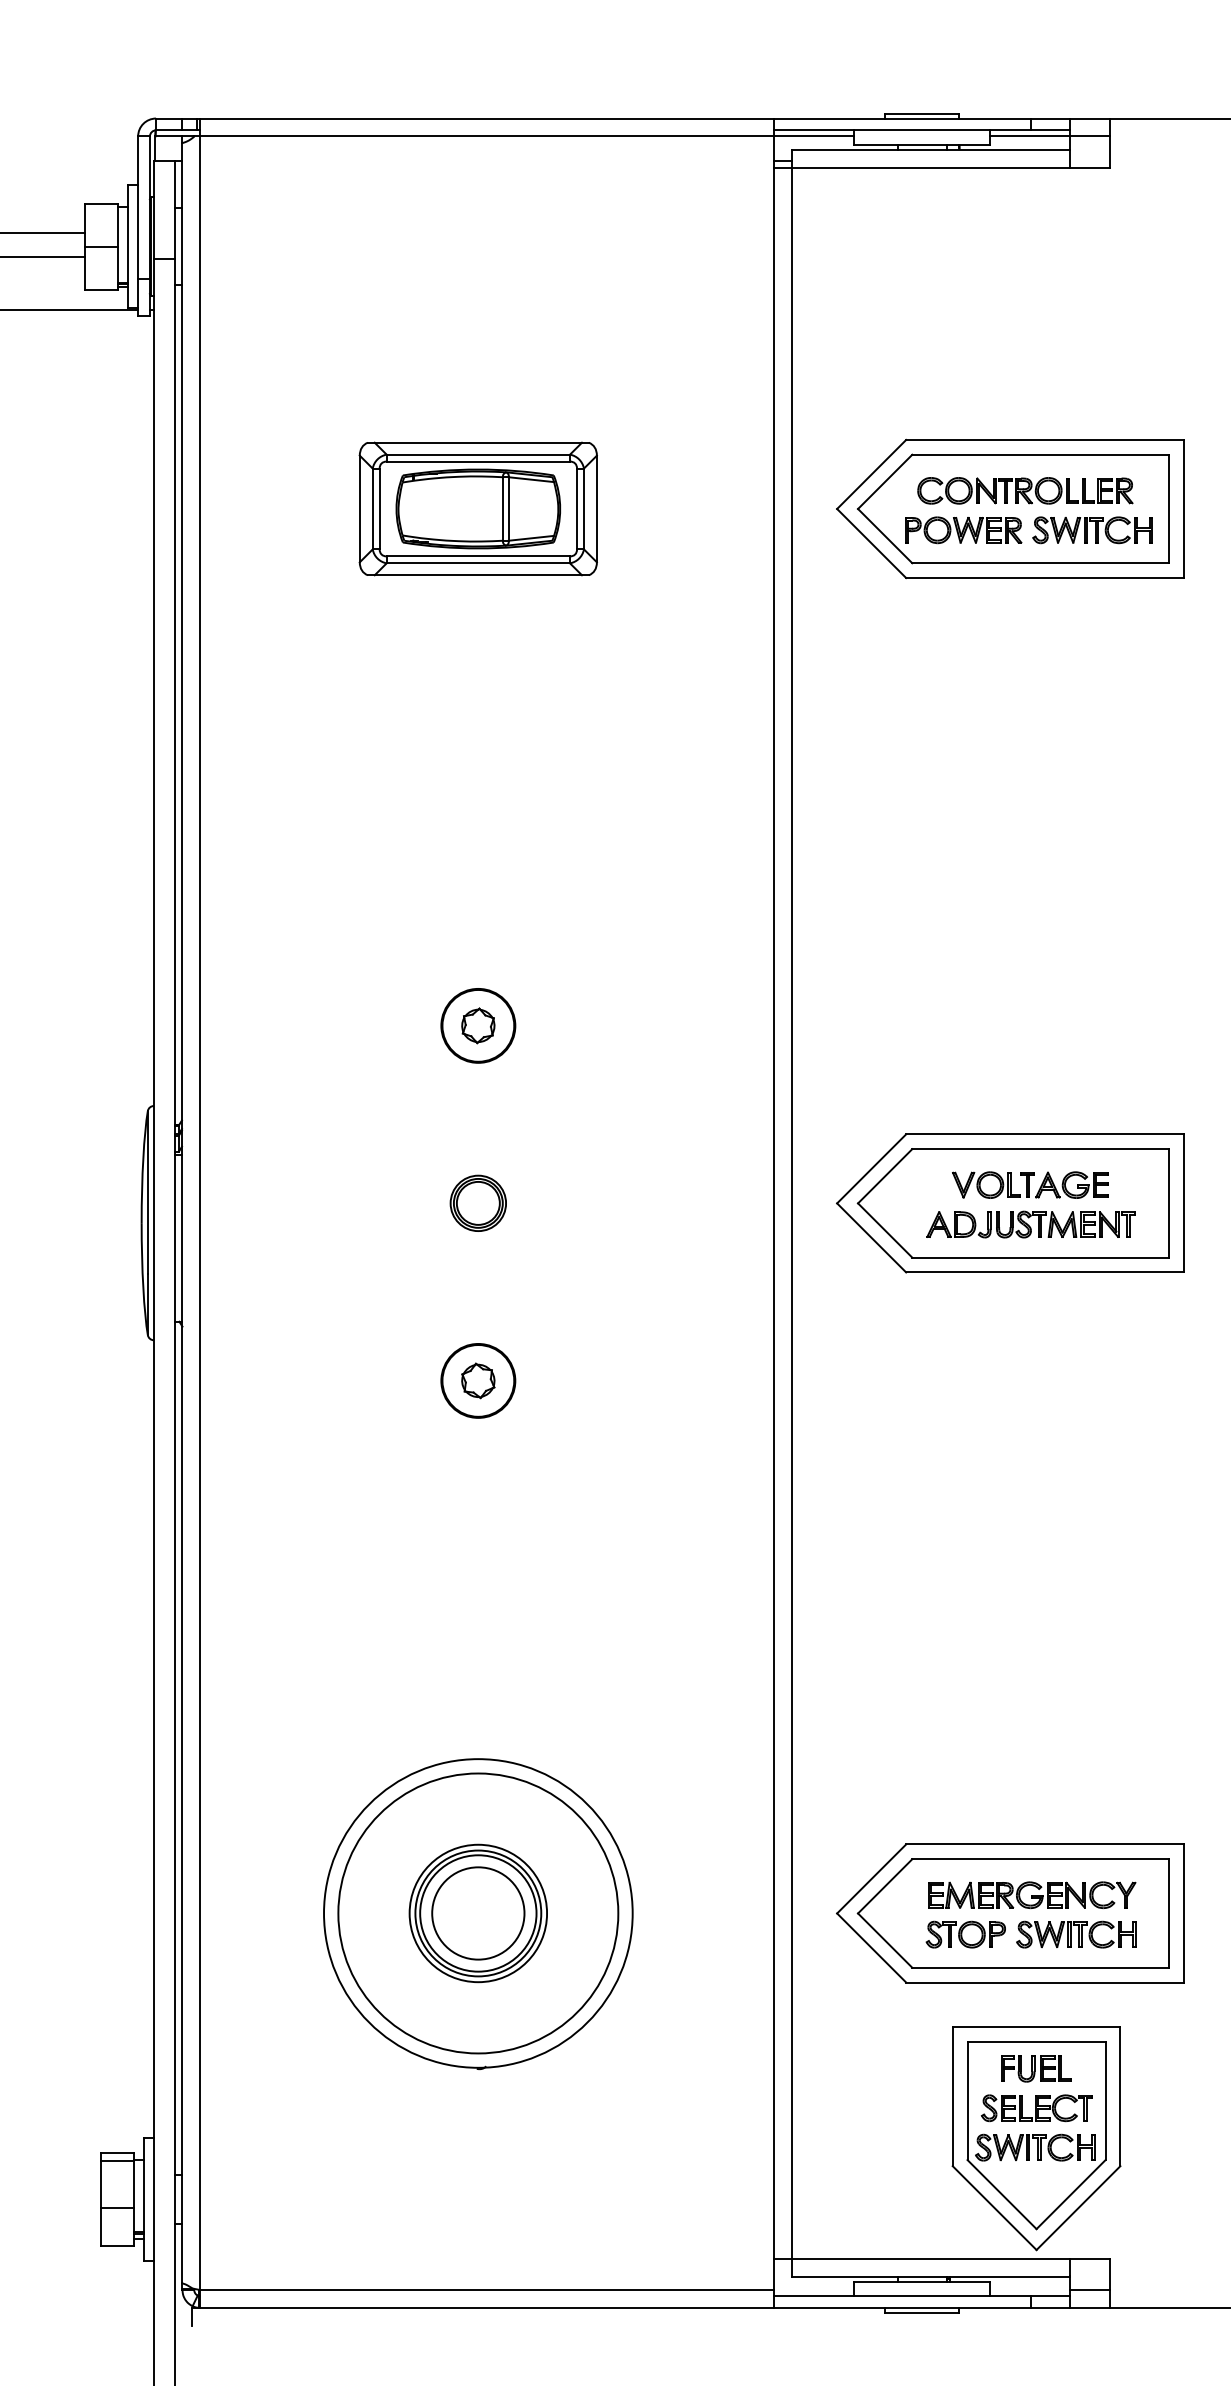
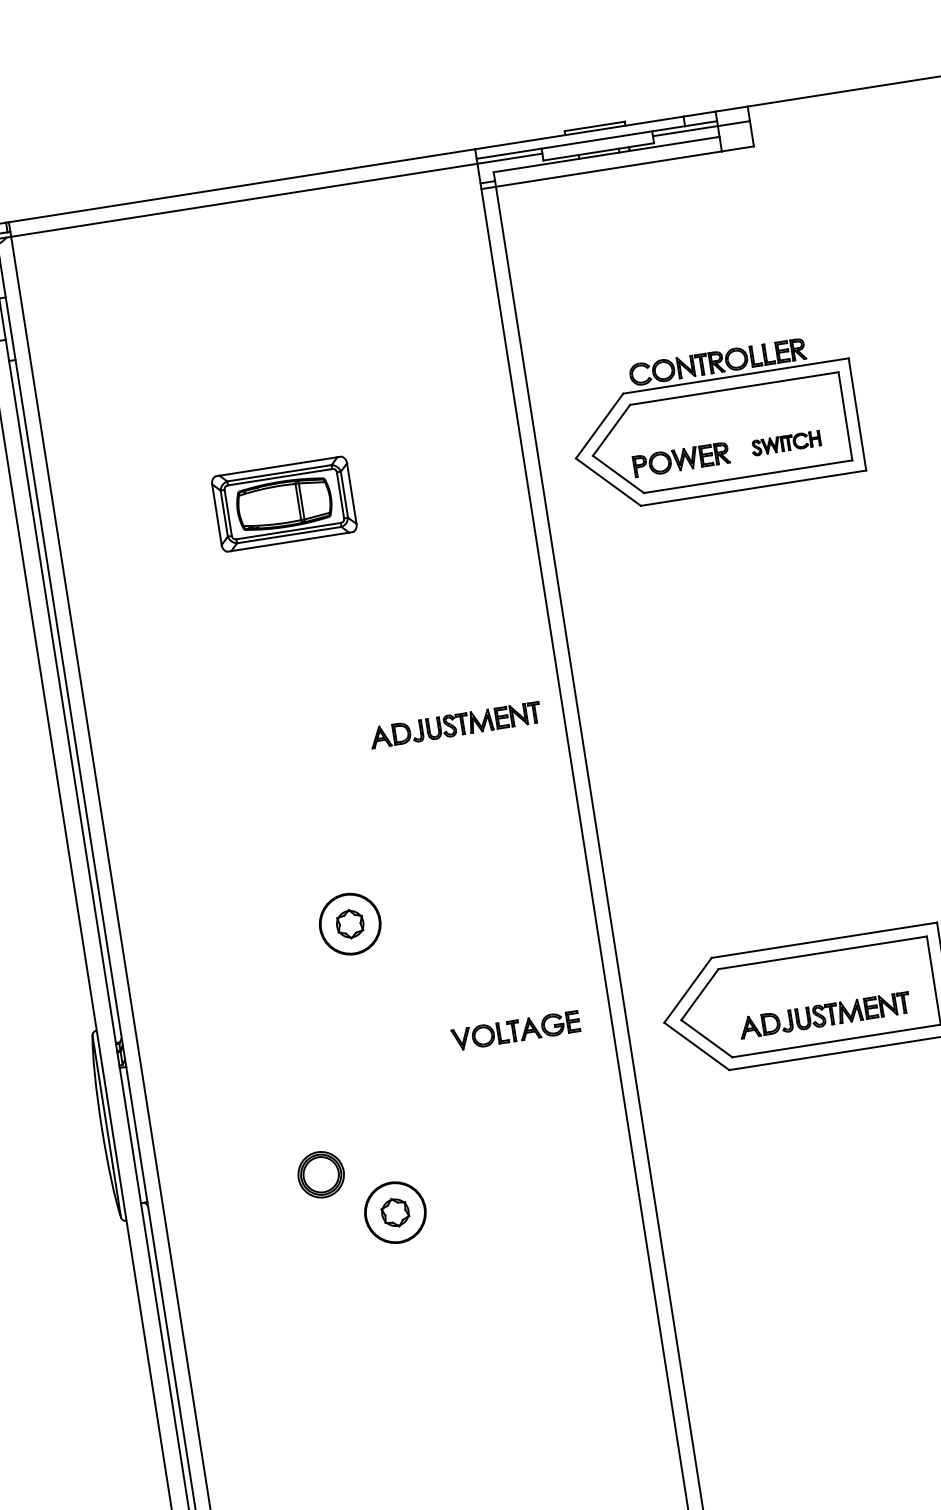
part: (1025, 490) -> (717, 361), moved
part: (477, 508) -> (283, 503), size x0.7
part: (1092, 530) -> (786, 443), size x0.7
part: (641, 806) -> (454, 725), added
part: (1030, 1184) -> (515, 1030), moved
part: (477, 1202) -> (320, 1174), moved

